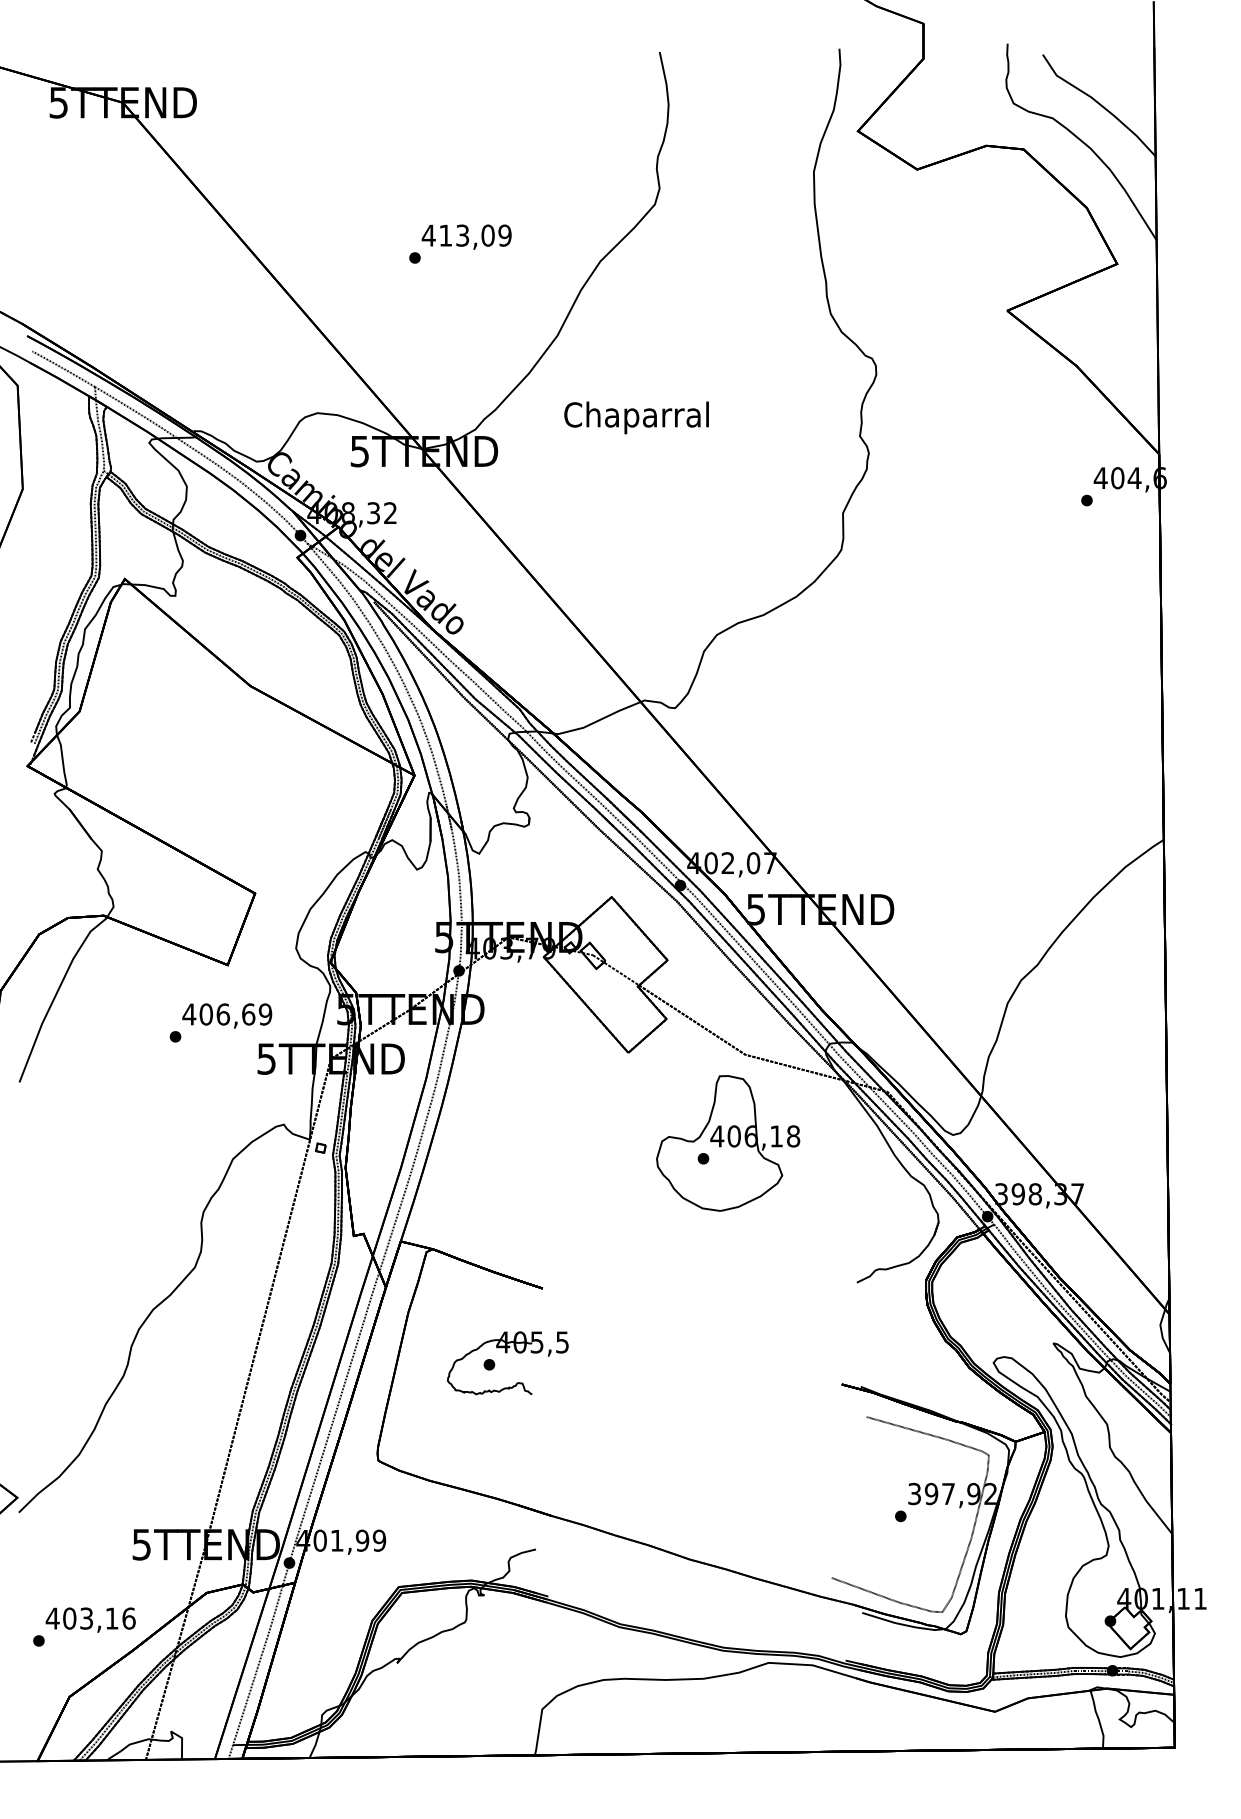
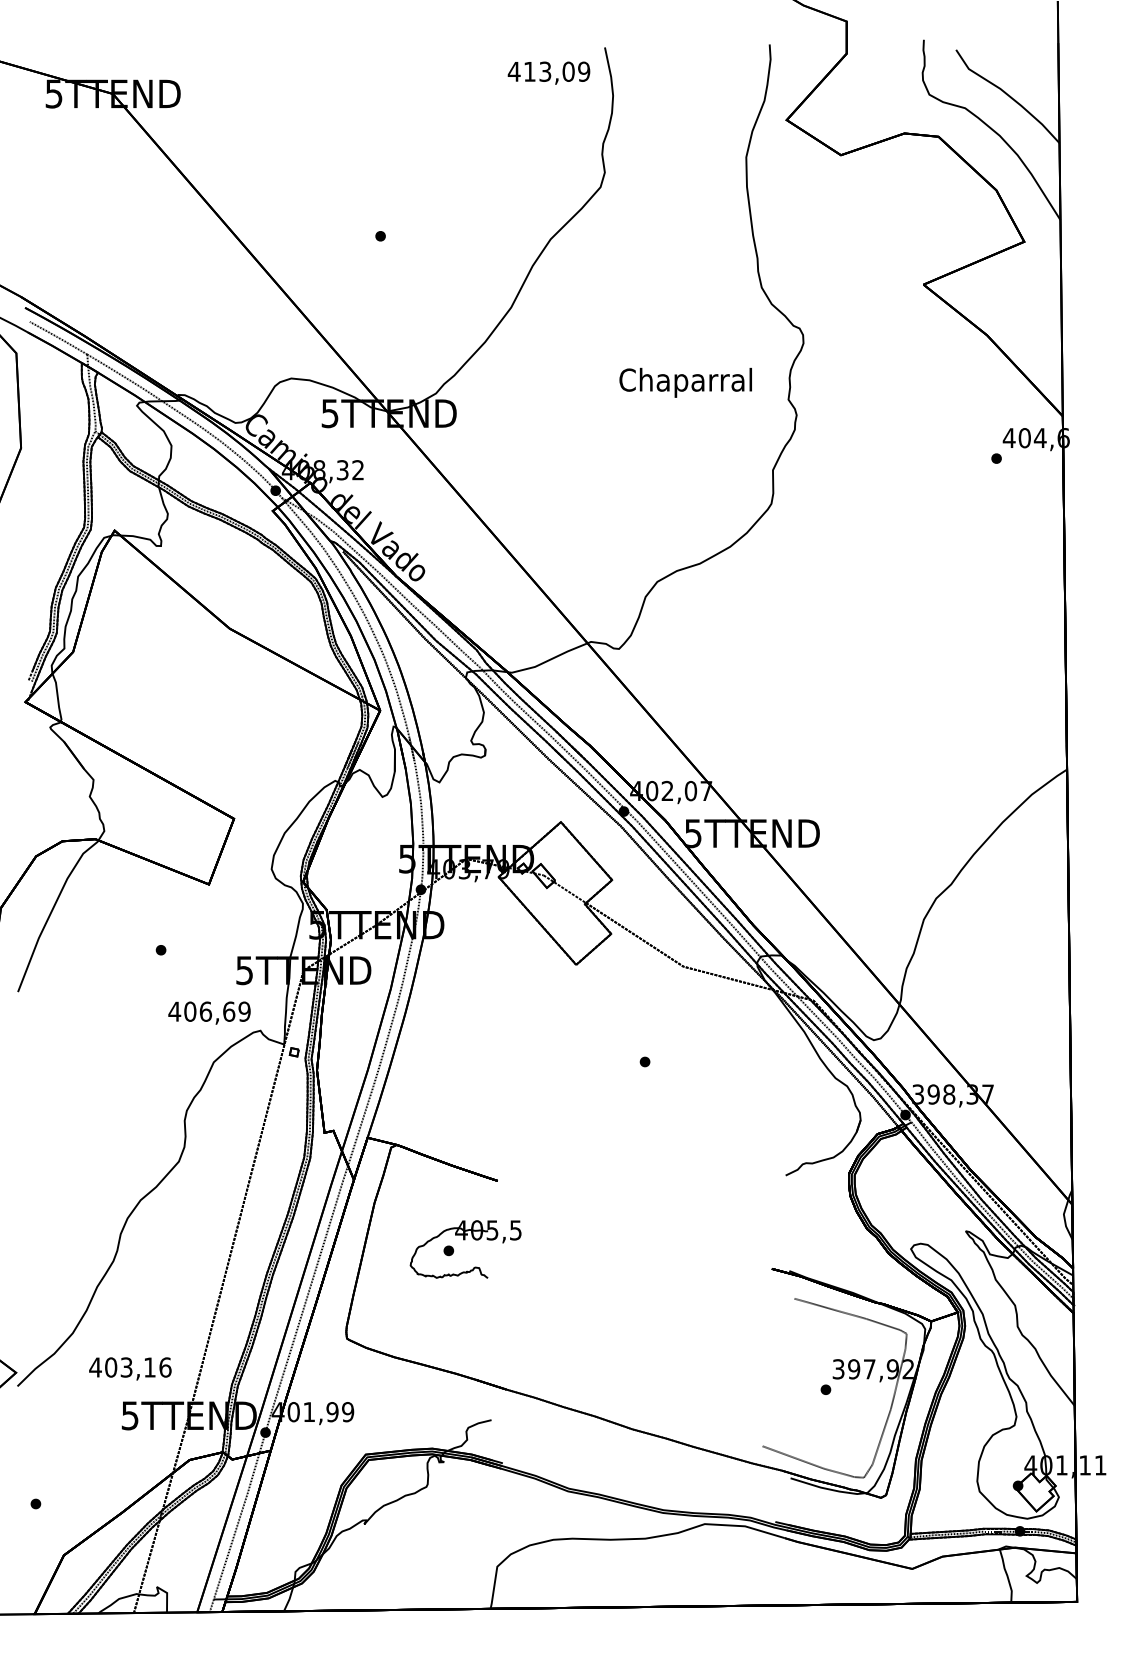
text: (466, 236) -> (548, 72), moved
text: (636, 417) -> (685, 382), moved
text: (227, 1015) -> (209, 1012), moved
part: (727, 1142) -> (667, 1047), removed
text: (90, 1619) -> (130, 1368), moved

